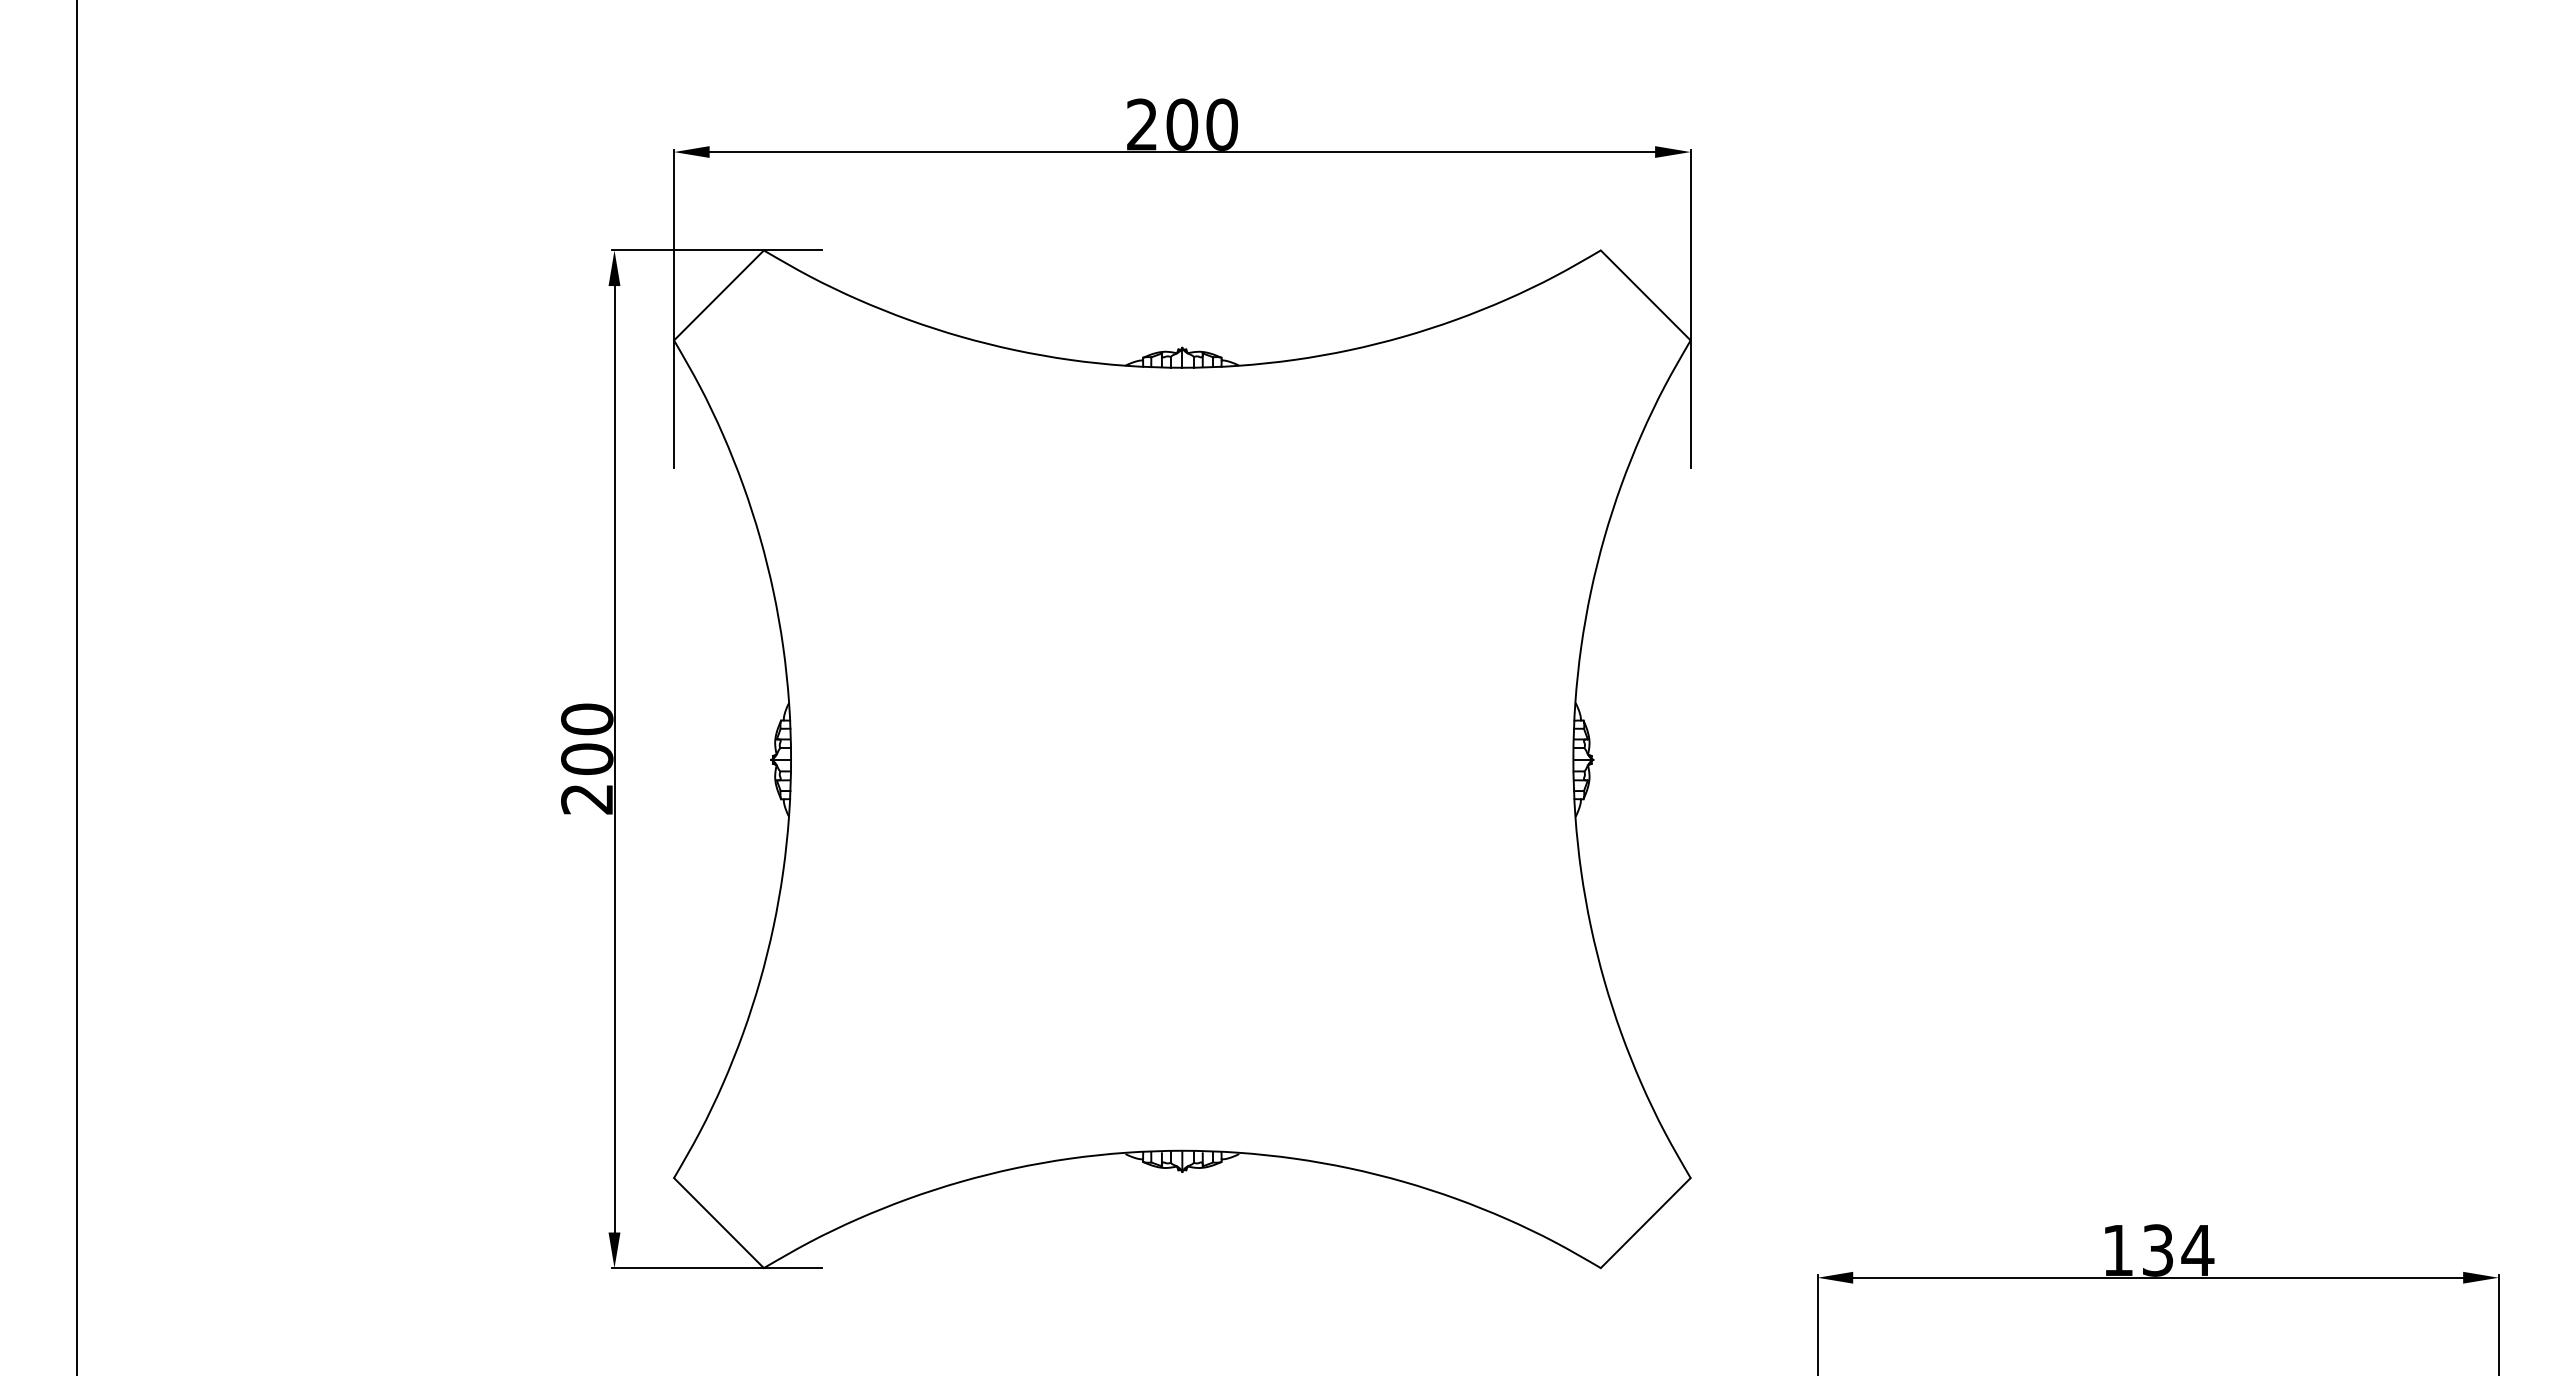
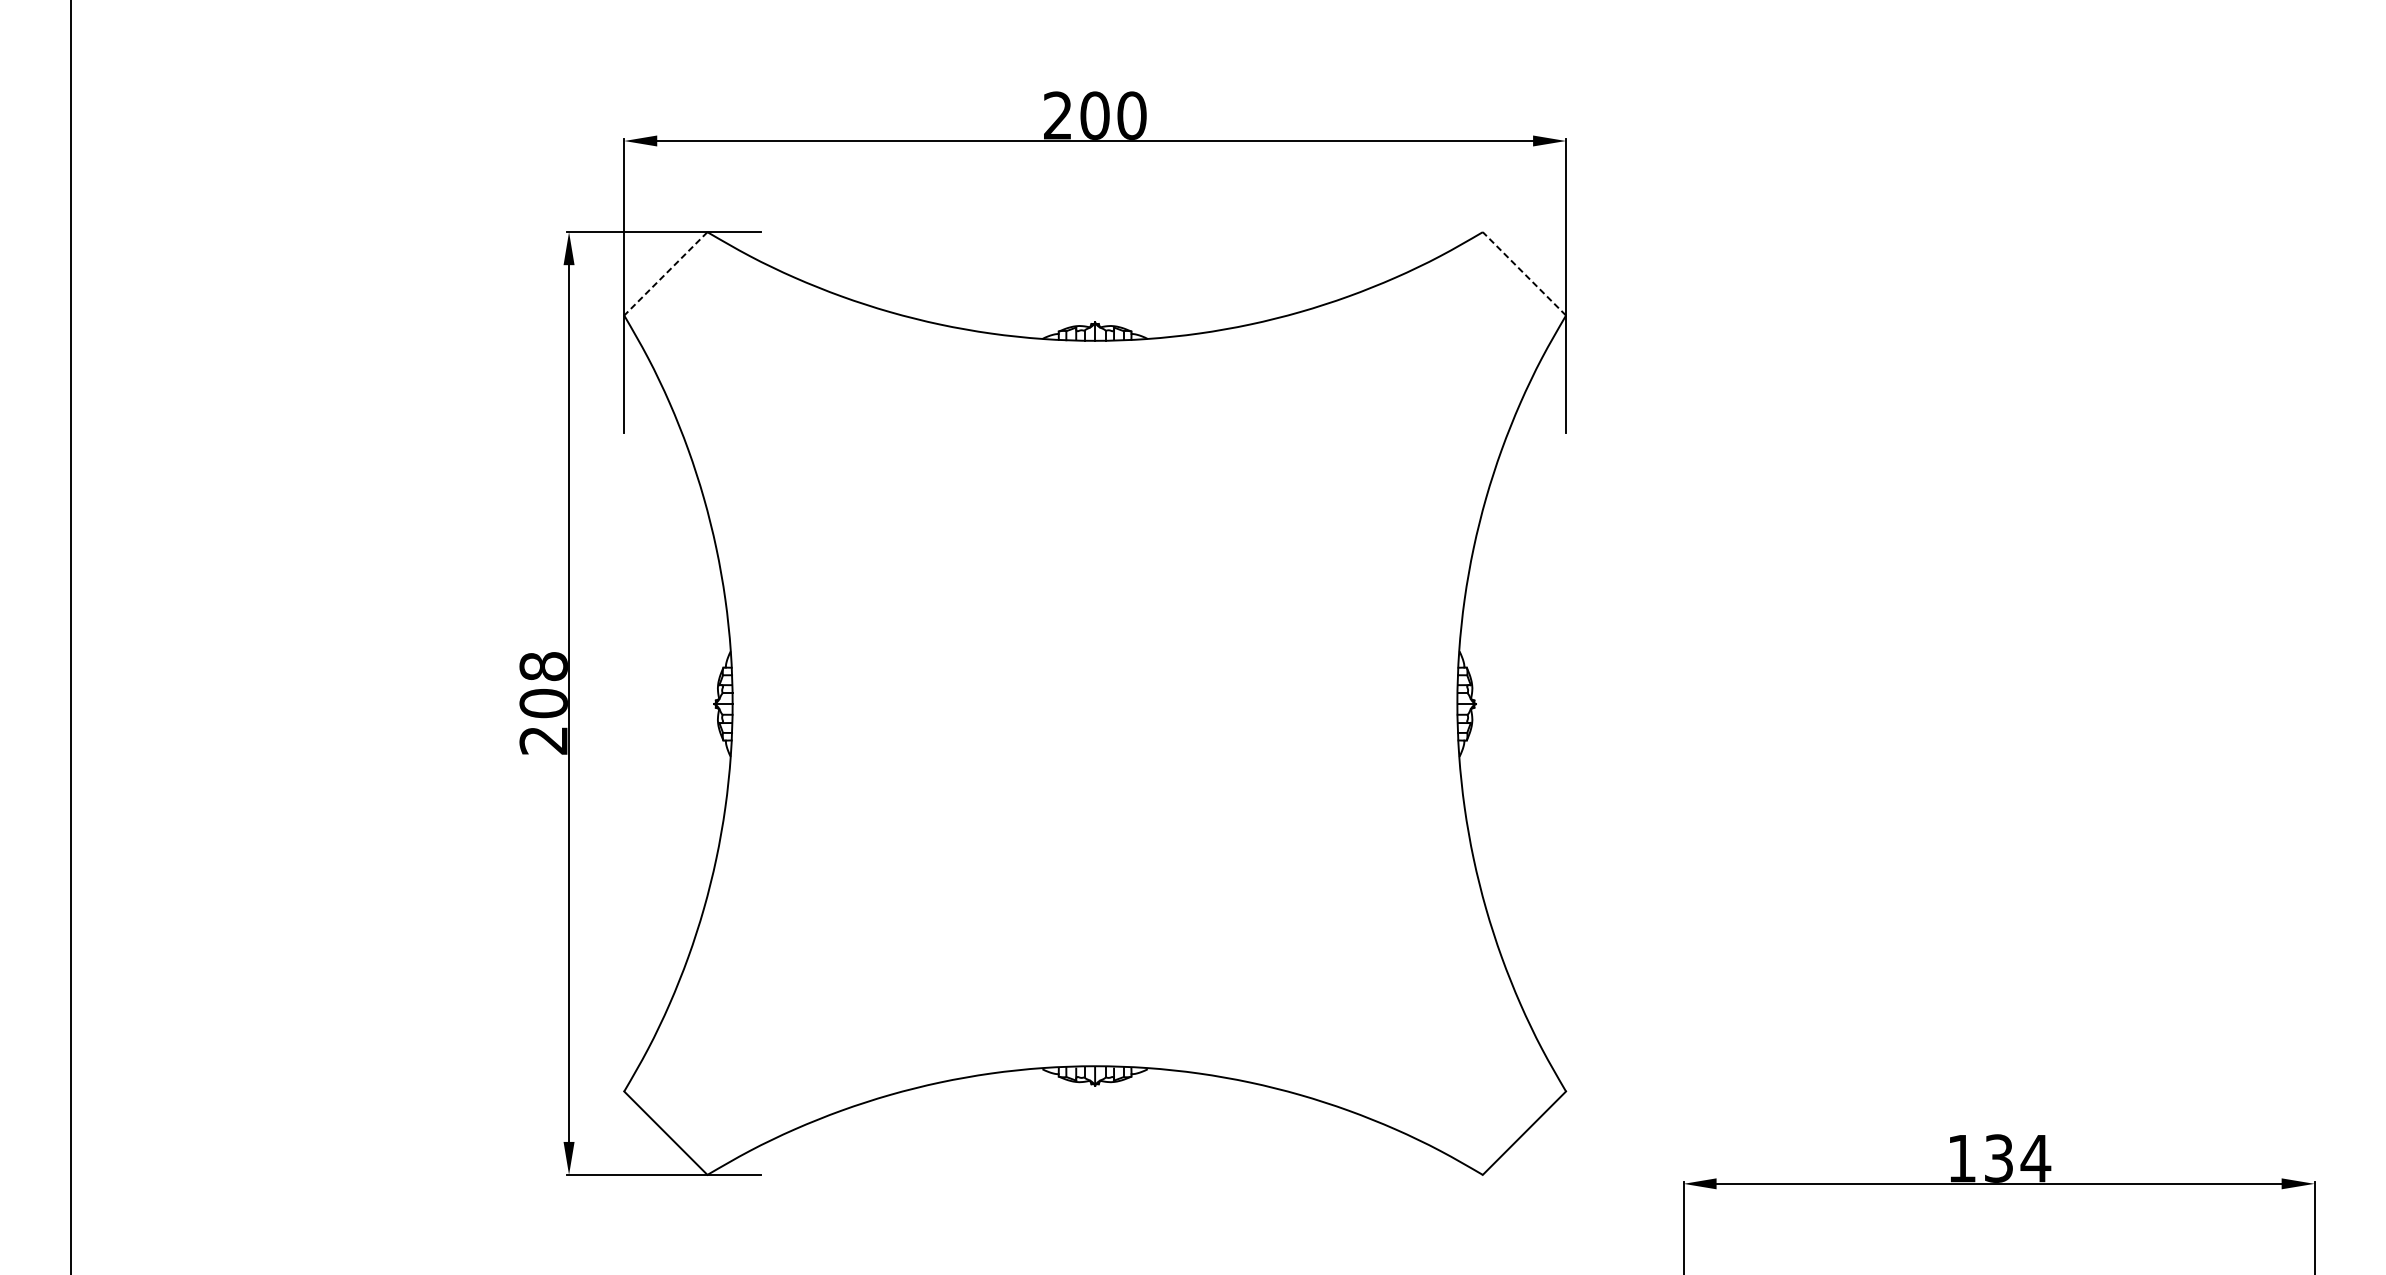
line: (718, 295) -> (665, 273), solid -> dashed
line: (1645, 295) -> (1524, 273), solid -> dashed
text: (587, 719) -> (544, 666), 200 -> 208

